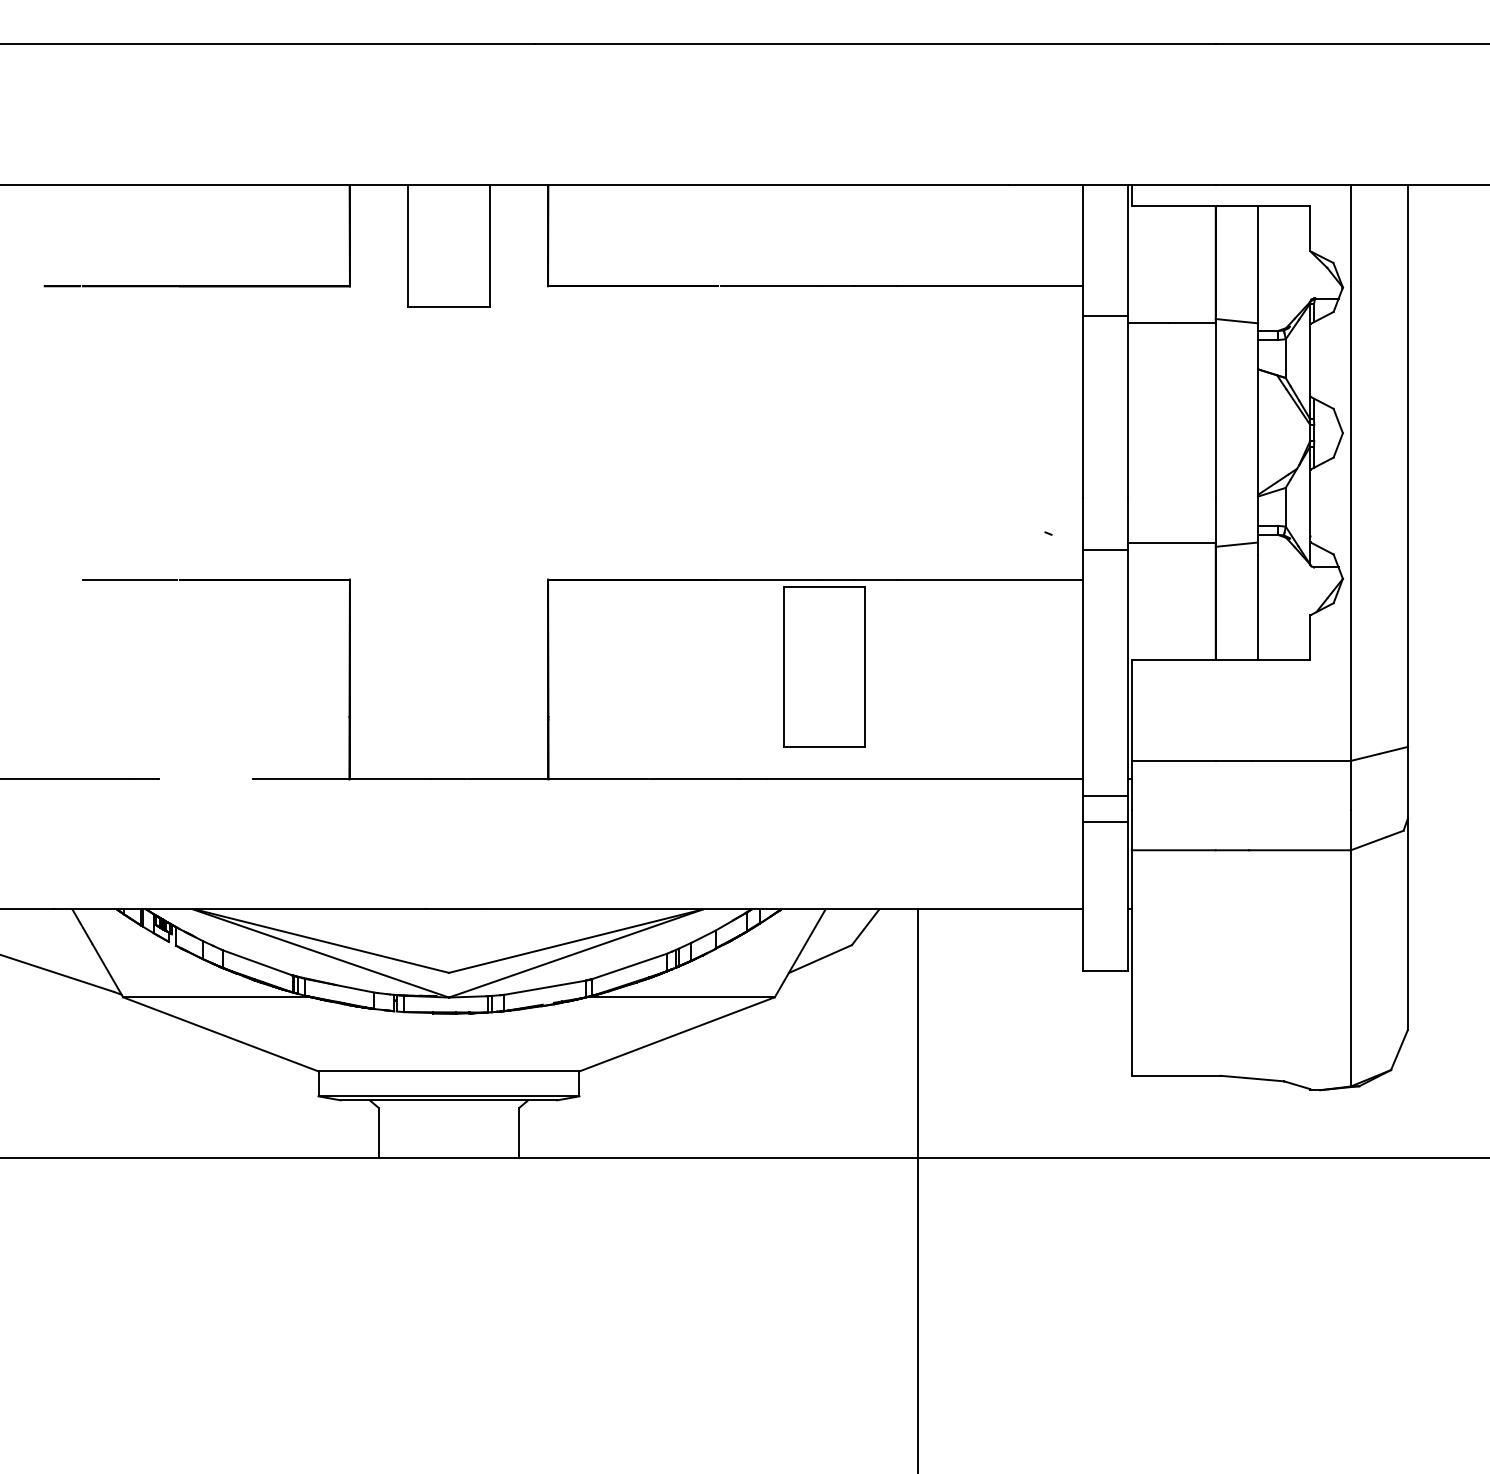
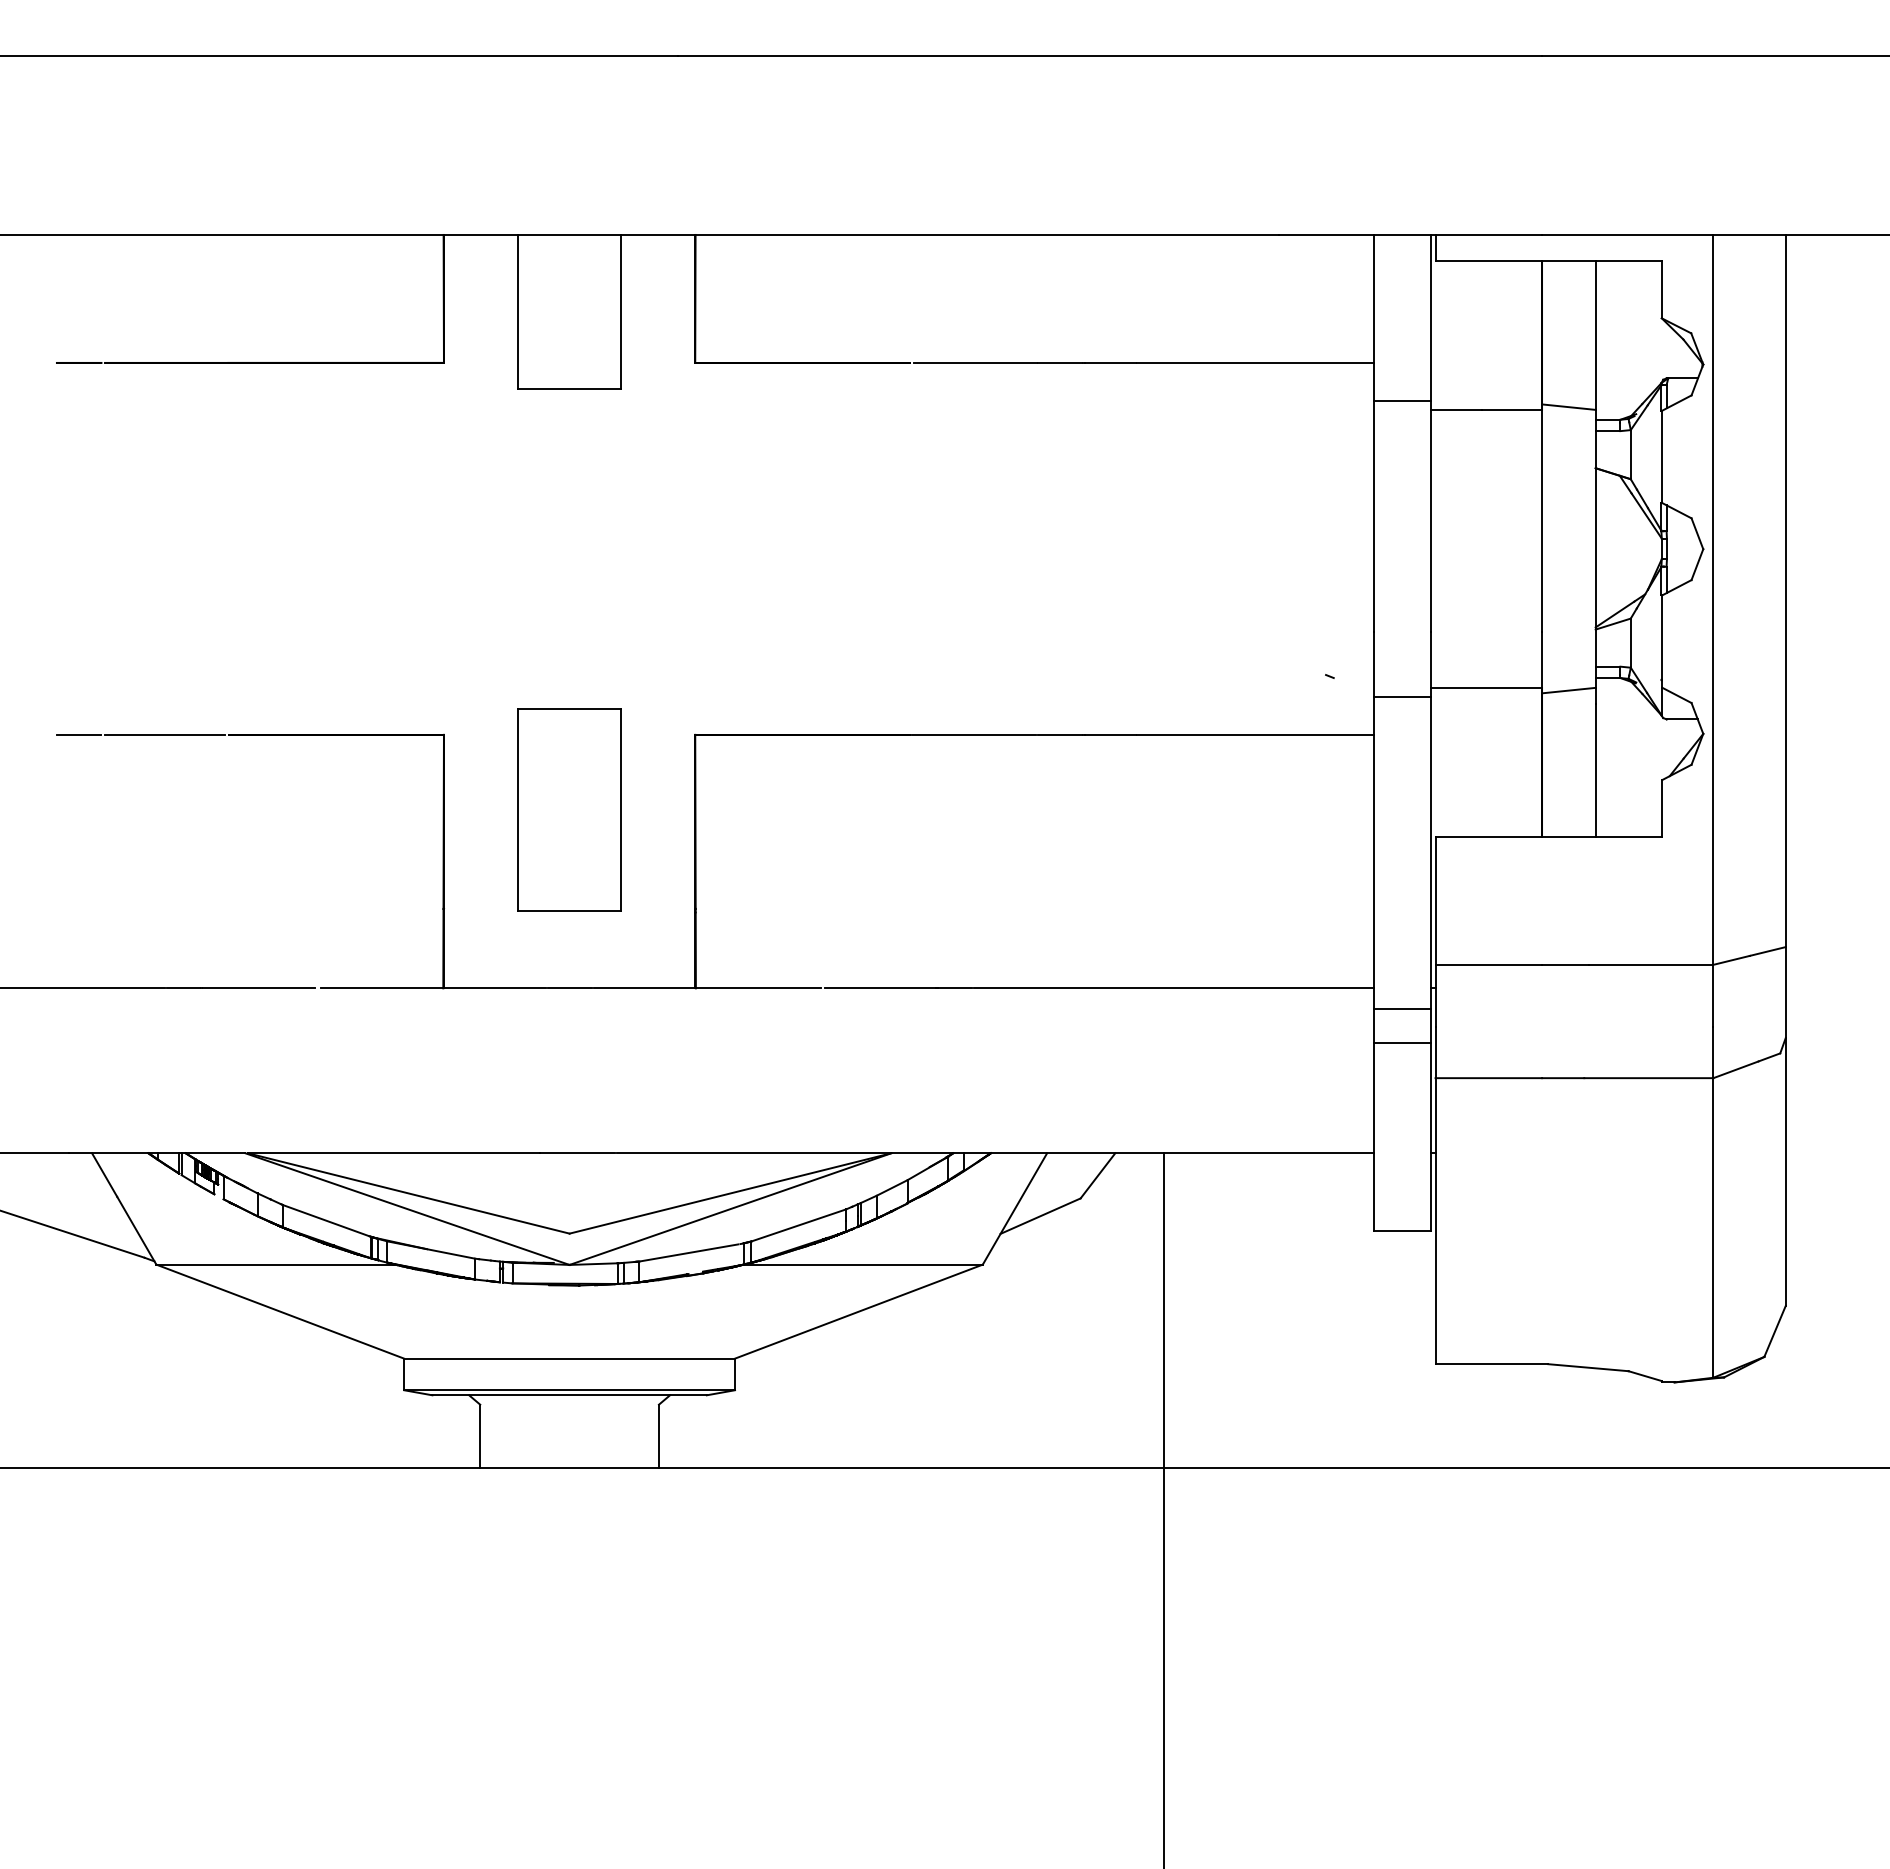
line: (61, 579) -> (78, 734), added
part: (824, 666) -> (569, 809), moved
line: (203, 779) -> (258, 988), added

